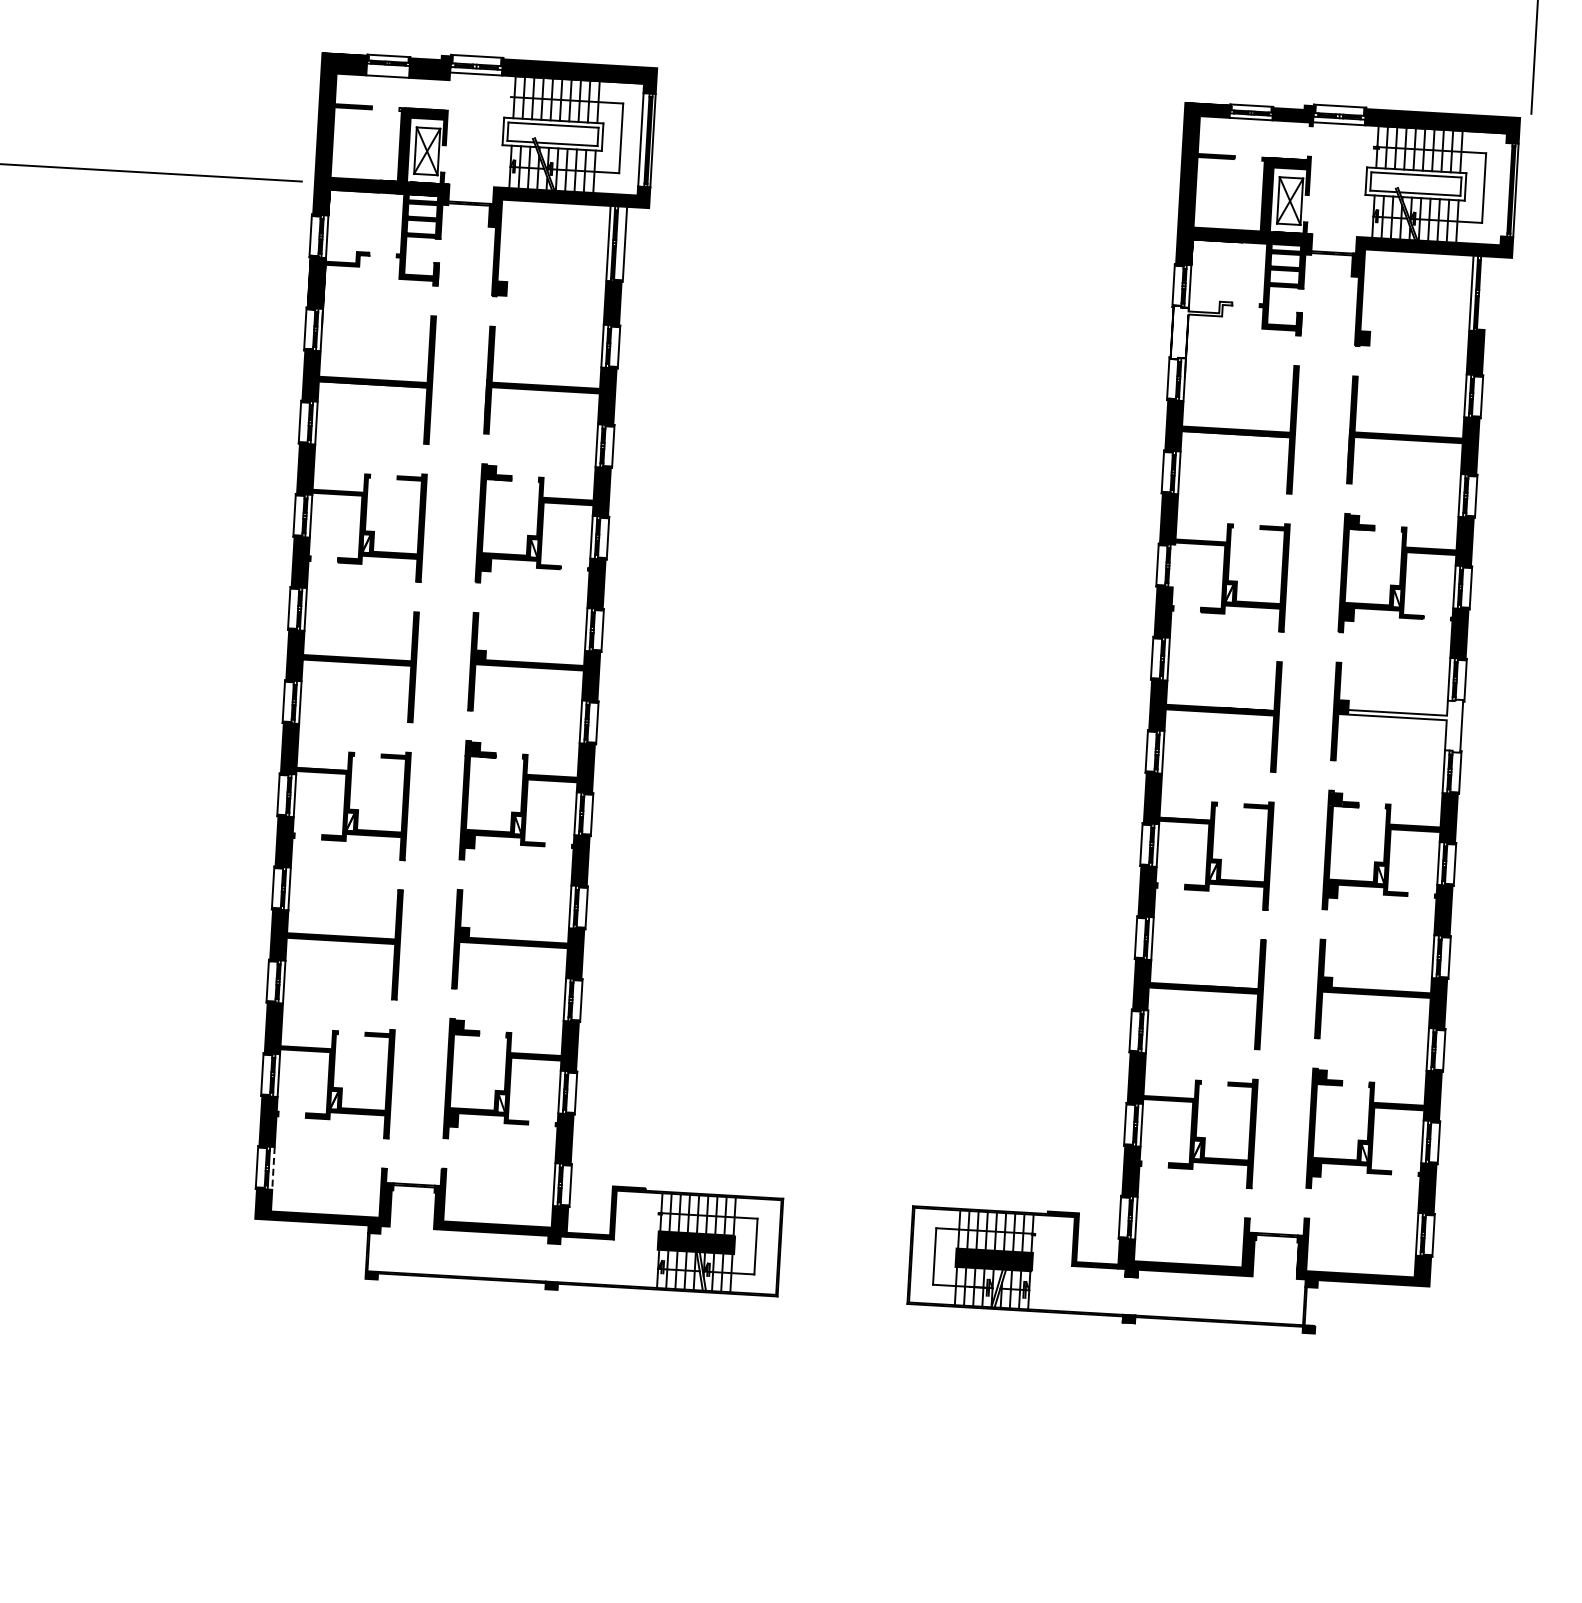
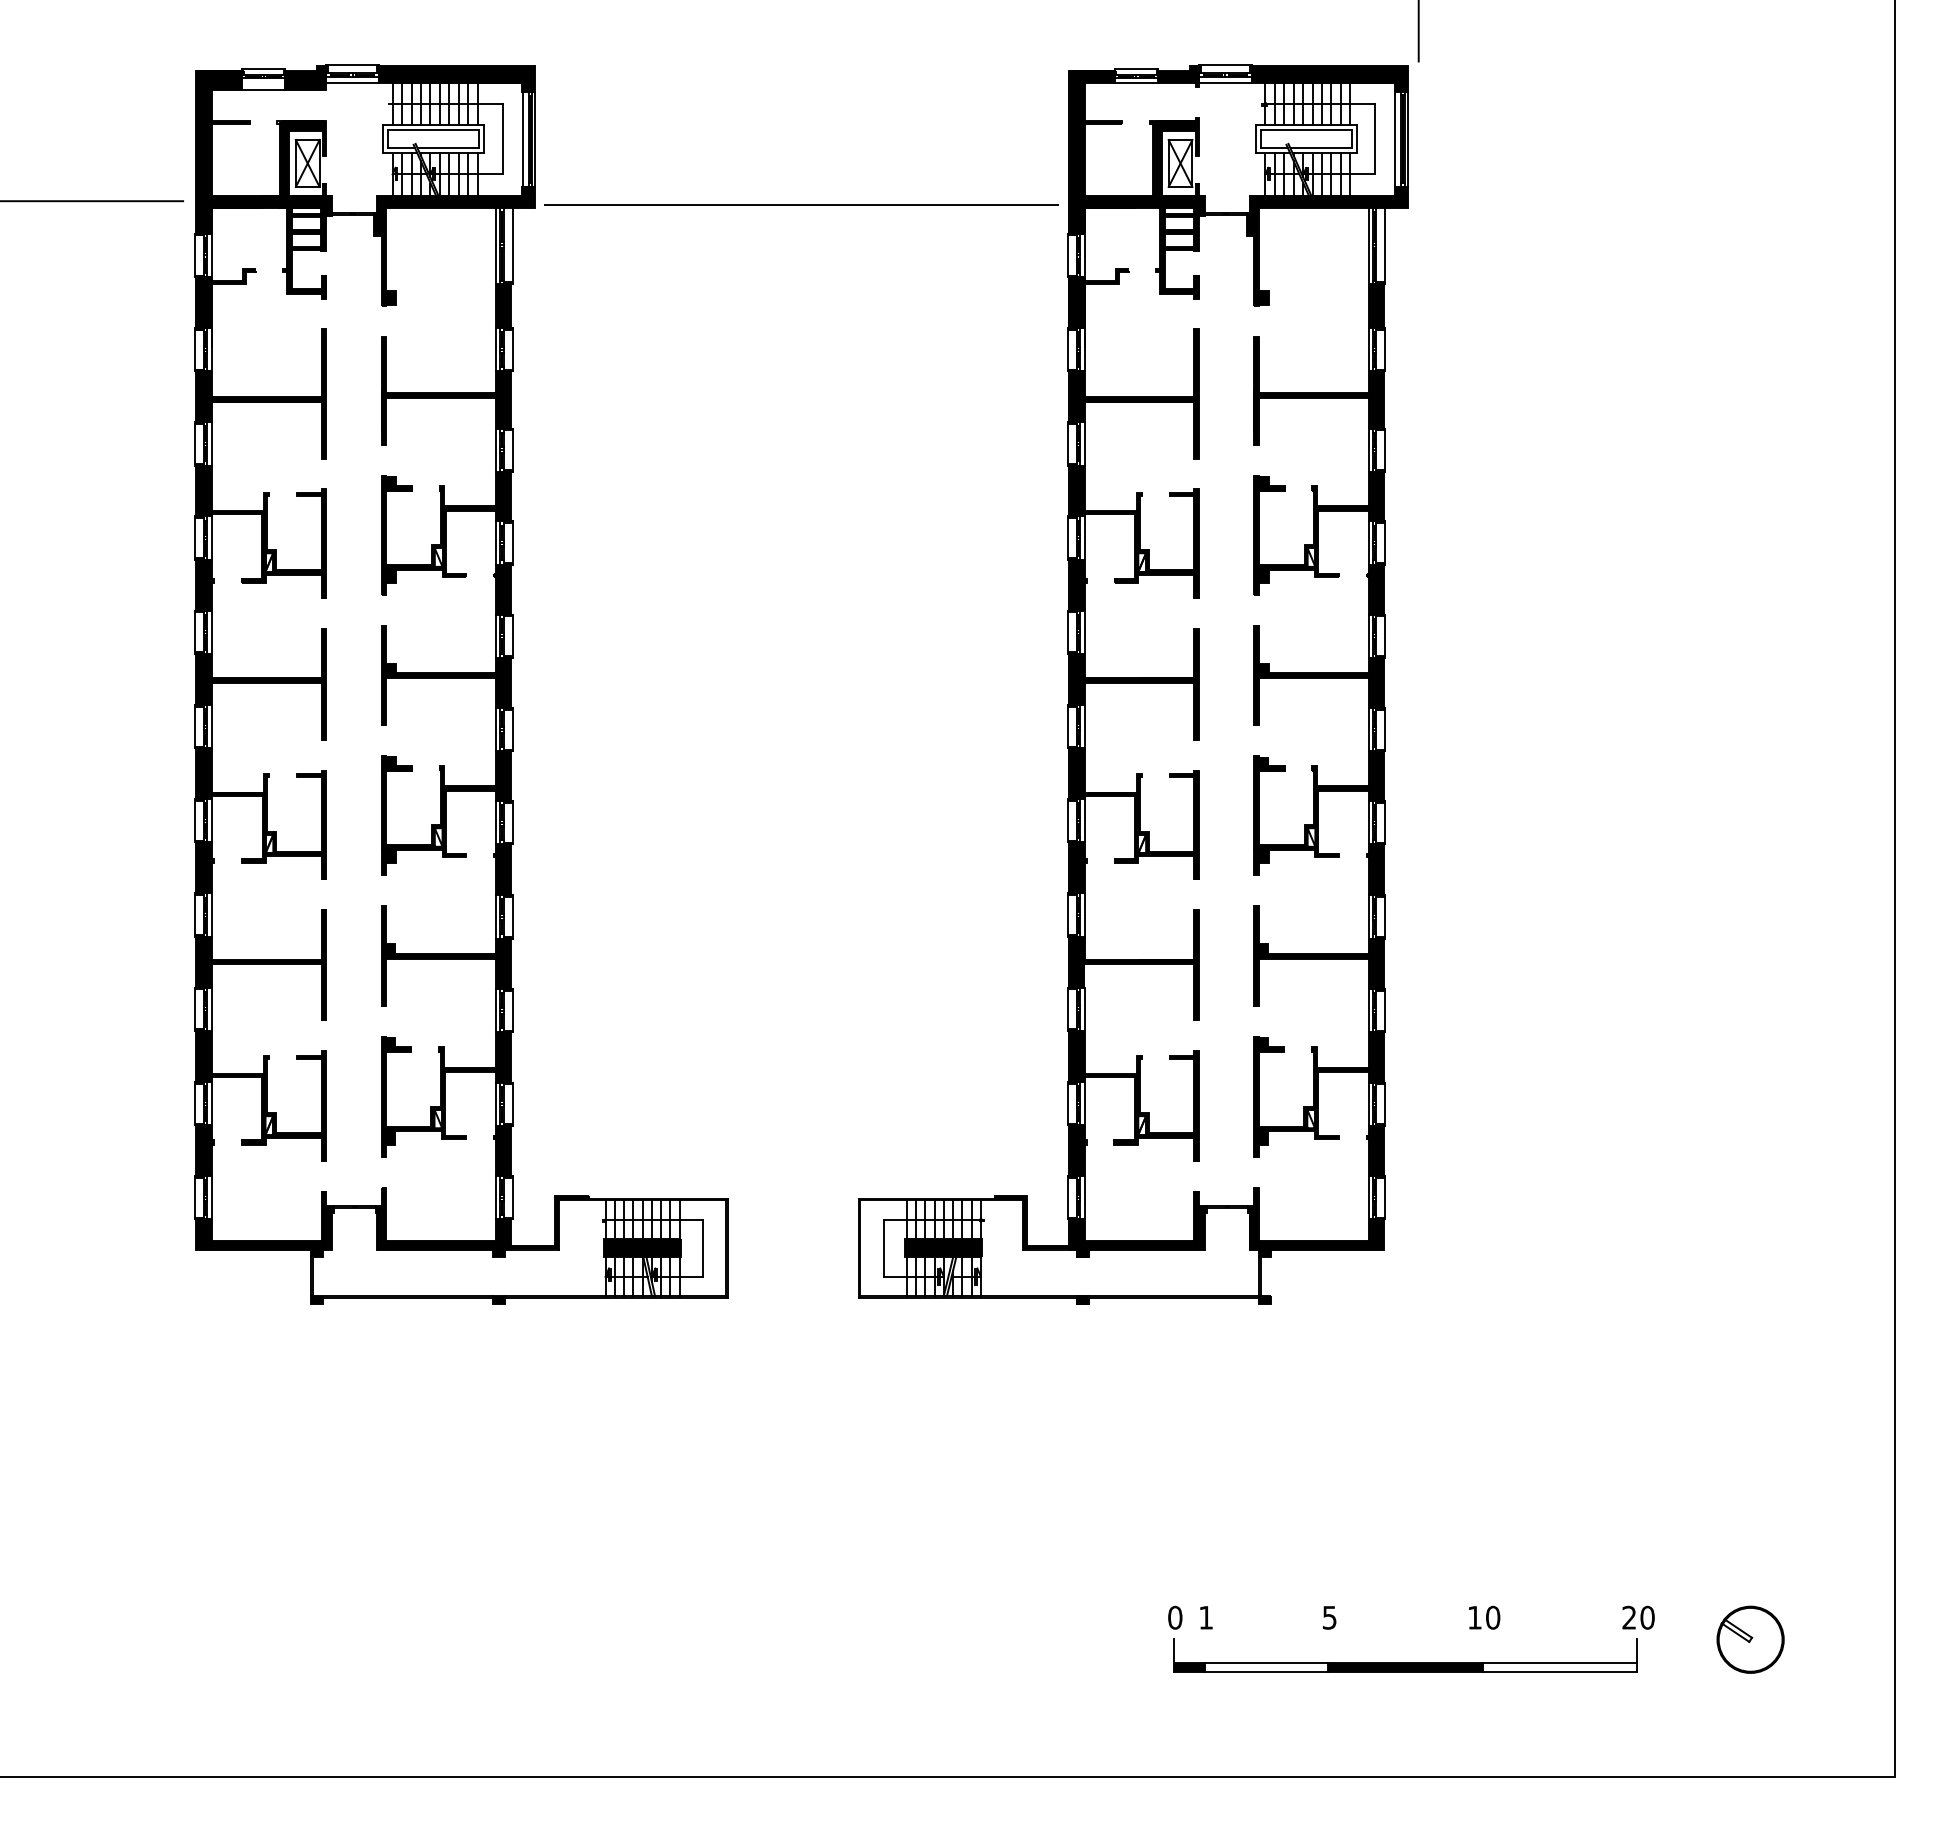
line: (1503, 189) -> (1395, 139), added
line: (913, 220) -> (801, 204), added
line: (1488, 293) -> (1385, 245), added
fill: (1201, 330) -> (1098, 299), added
line: (1173, 565) -> (1084, 537), added
fill: (1404, 722) -> (1326, 682), added
line: (273, 1168) -> (211, 1197), dashed -> solid

